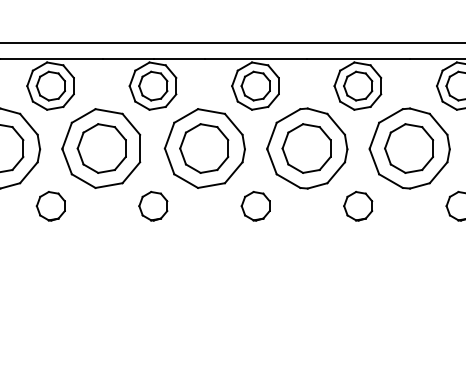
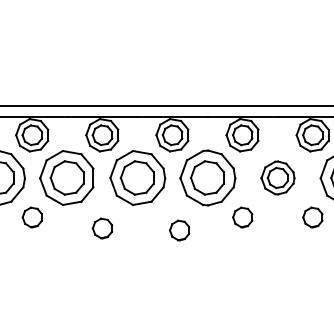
part: (408, 147) -> (277, 177), size x0.6
part: (153, 206) -> (102, 228), moved
part: (255, 206) -> (179, 230), moved

